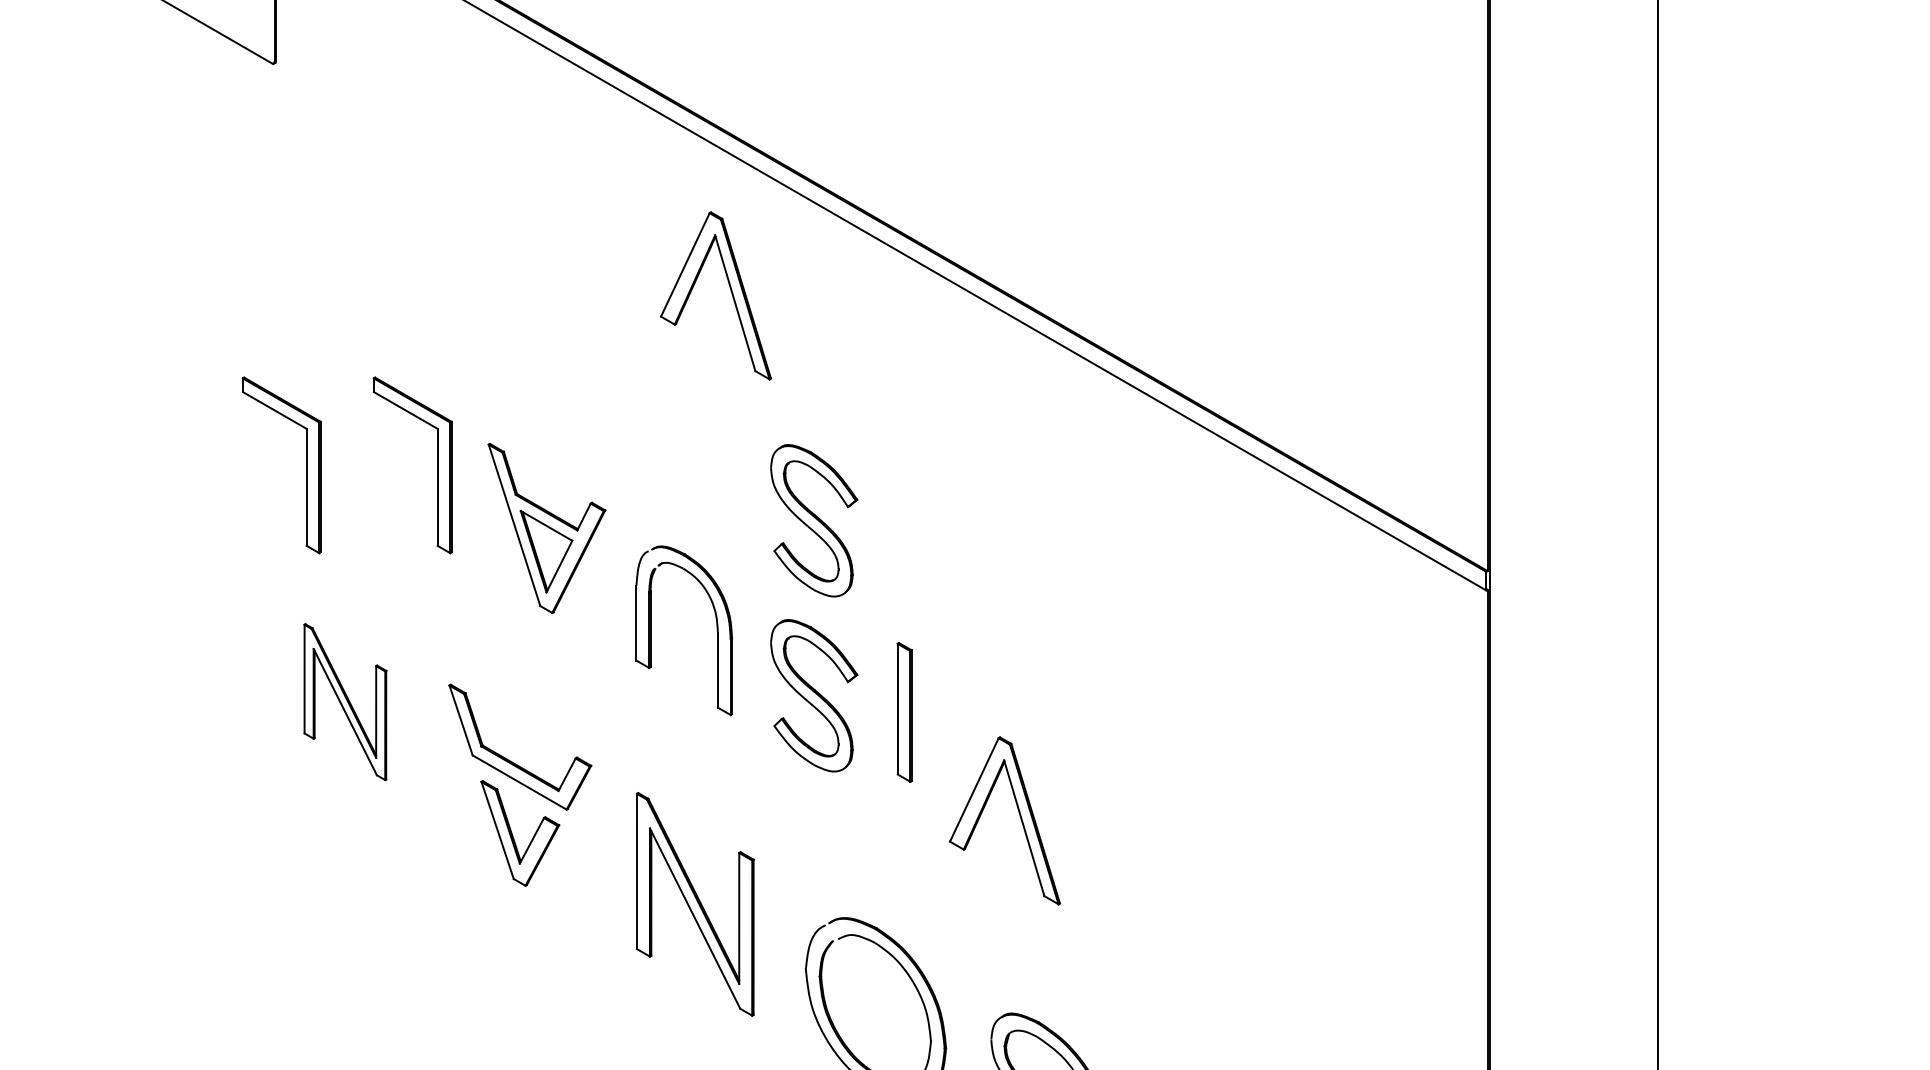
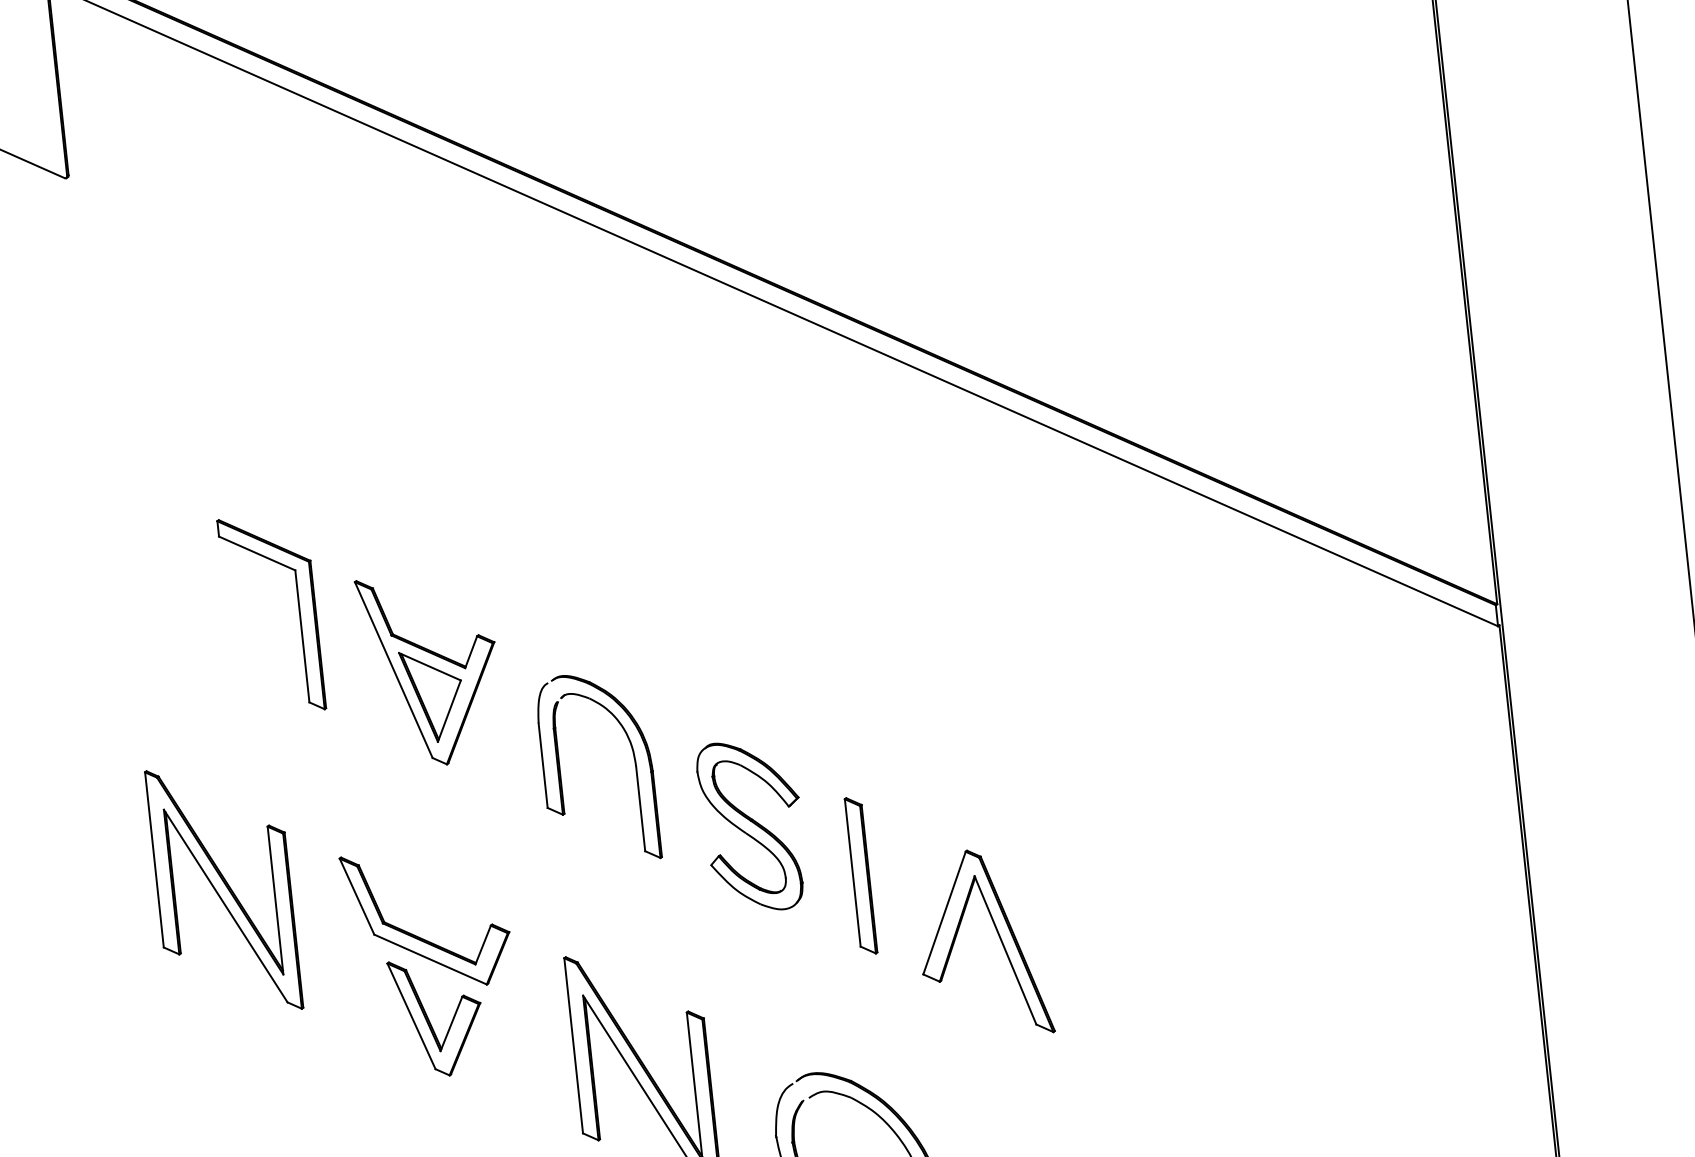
part: (730, 291) -> (609, 380), removed
part: (306, 465) -> (151, 627), removed
part: (814, 520) -> (731, 628), removed
part: (345, 701) -> (224, 889), size x1.43
part: (904, 712) -> (860, 875), moved

